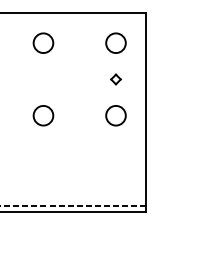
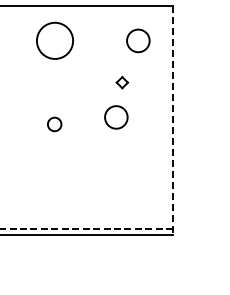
circle: (43, 42) -> (54, 40), size x1.6
part: (116, 79) -> (122, 82), moved
line: (146, 112) -> (173, 120), solid -> dashed
circle: (43, 115) -> (54, 124), size x0.6
circle: (116, 115) -> (116, 117), moved

